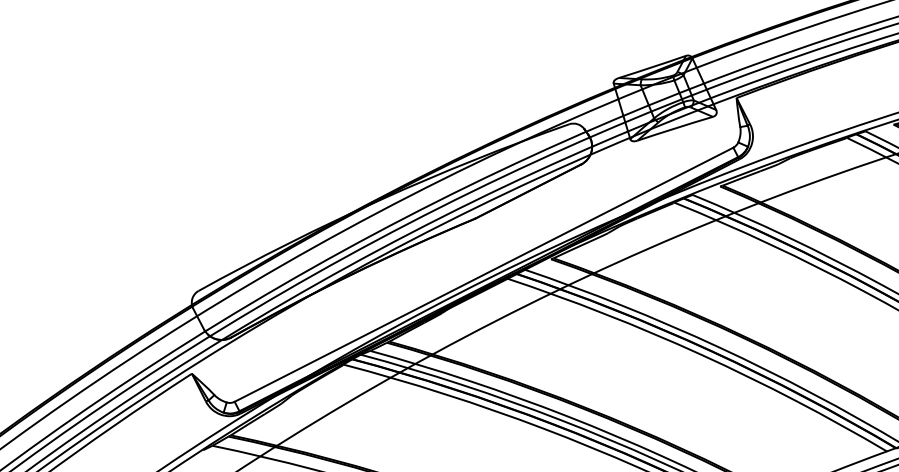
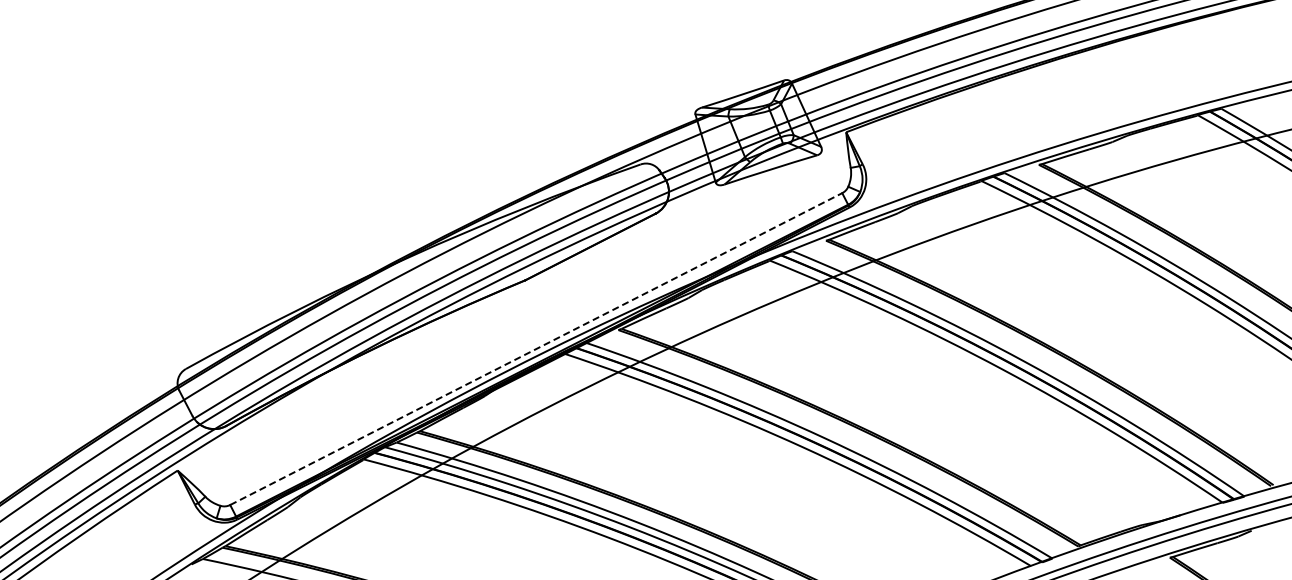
line: (484, 274) -> (536, 348), solid -> dashed

